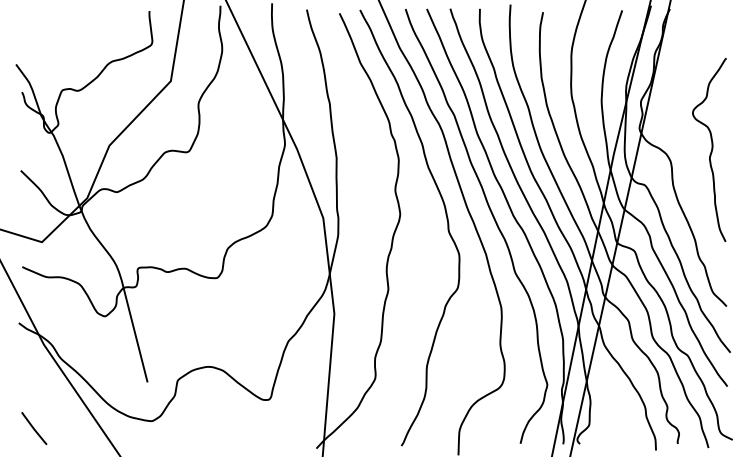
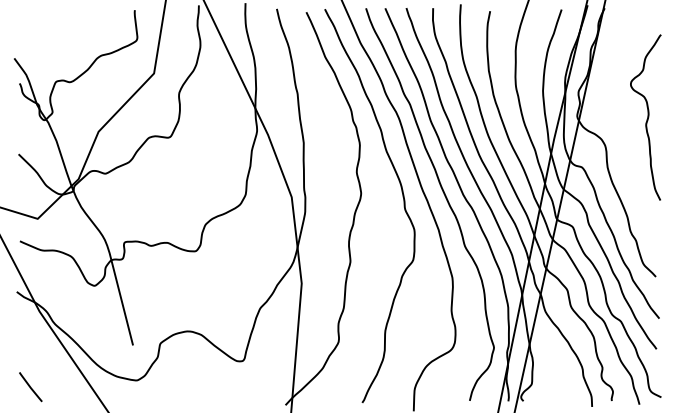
curve: (711, 149) -> (647, 117), moved

